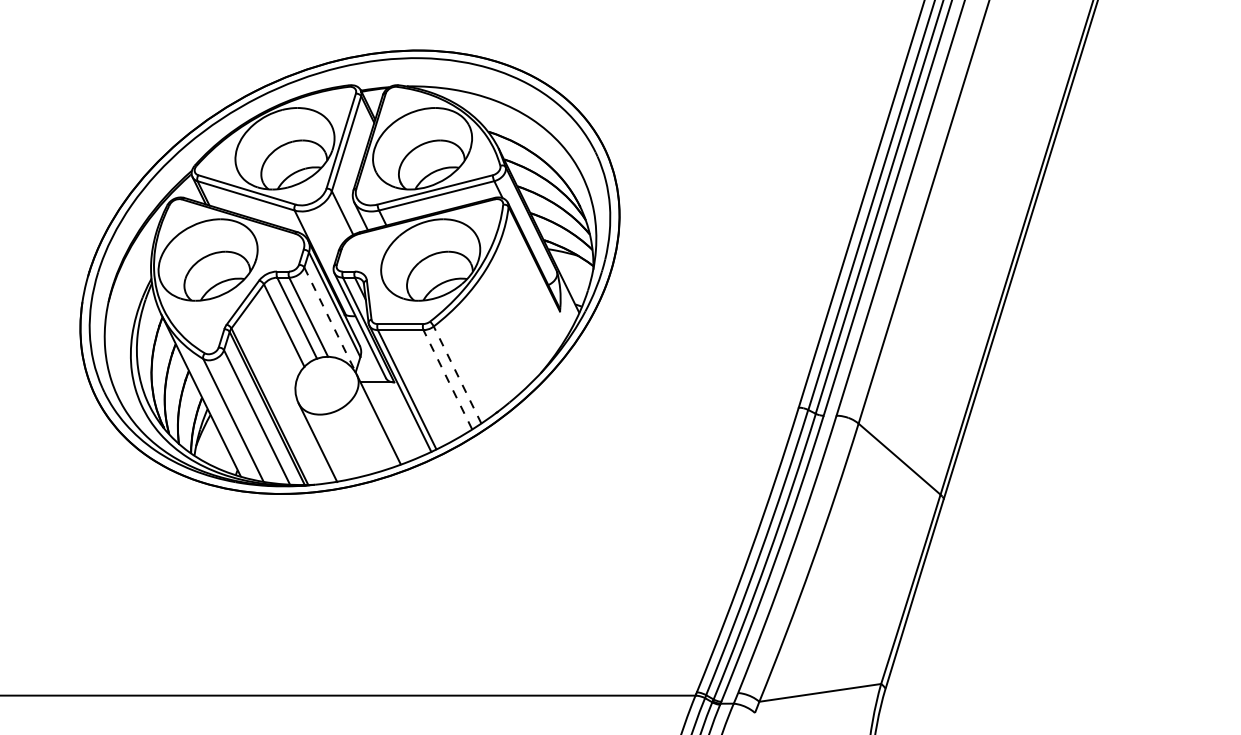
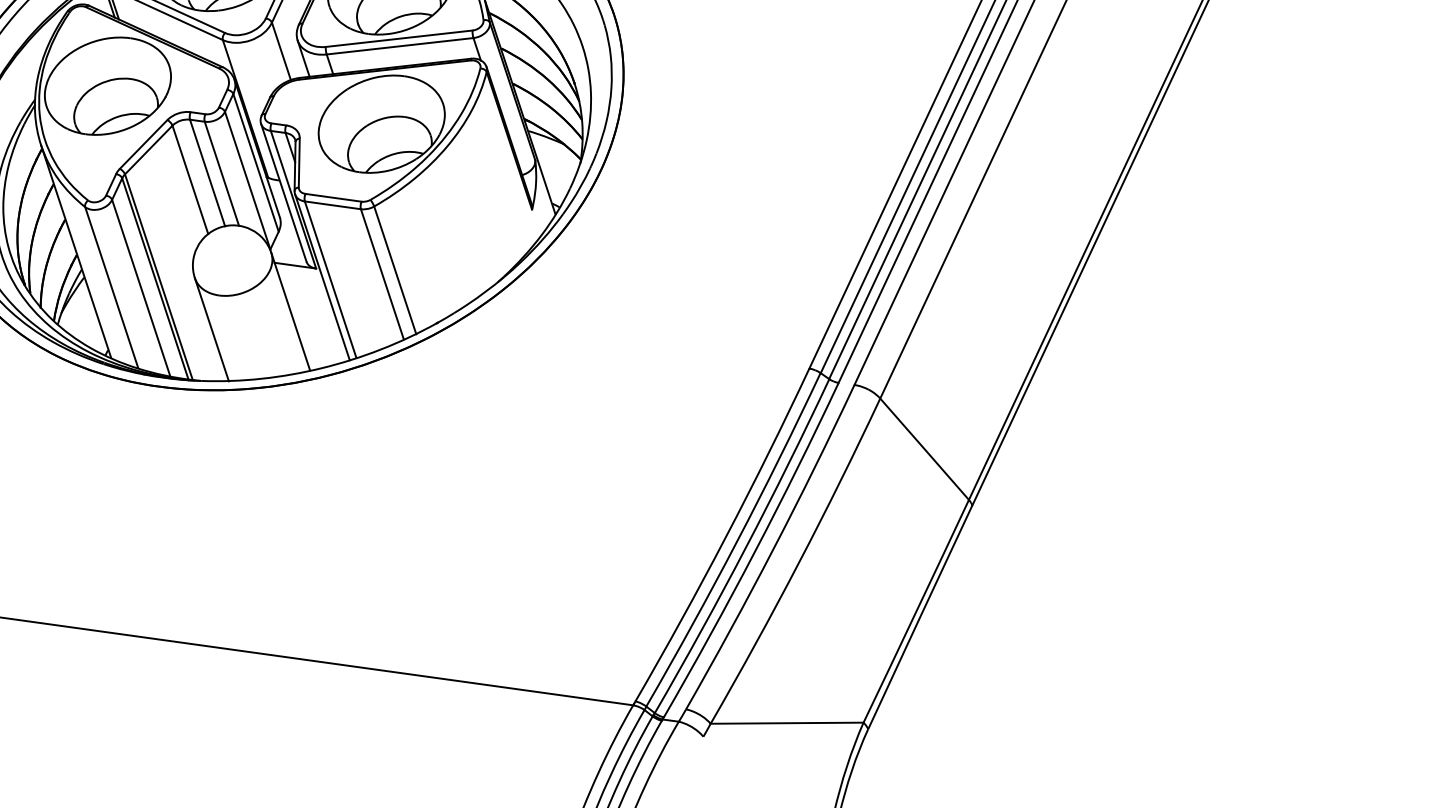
line: (330, 320) -> (248, 181), dashed -> solid
line: (457, 374) -> (395, 269), dashed -> solid
line: (447, 379) -> (382, 274), dashed -> solid

